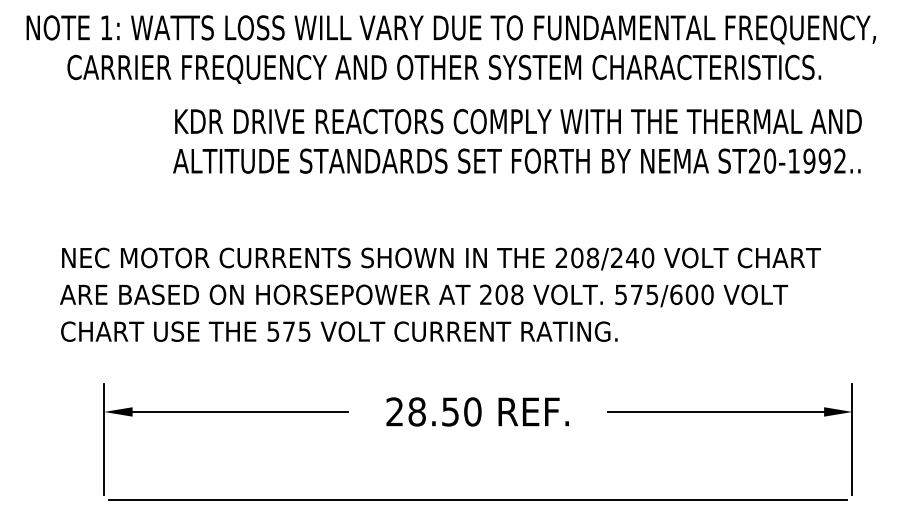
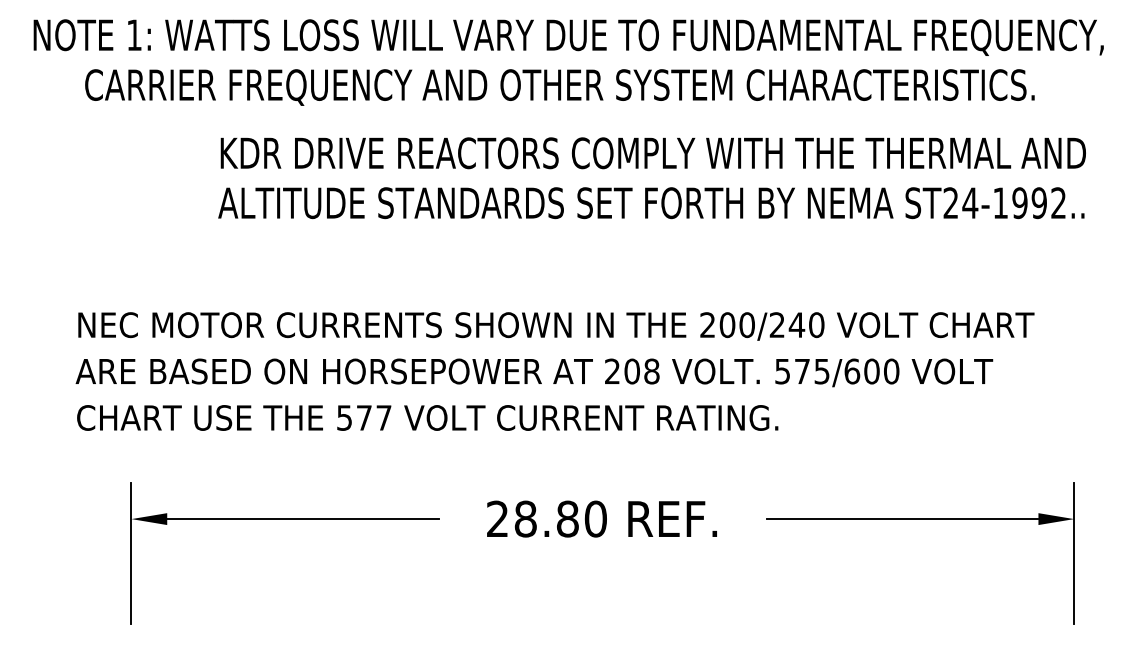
text: (770, 161) -> (970, 203), ST20-1992.. -> ST24-1992..
text: (592, 257) -> (746, 324), 208/240 -> 200/240
text: (304, 331) -> (383, 417), 575 -> 577
text: (450, 411) -> (567, 518), 28.50 -> 28.80
line: (478, 499) -> (602, 629), removed

